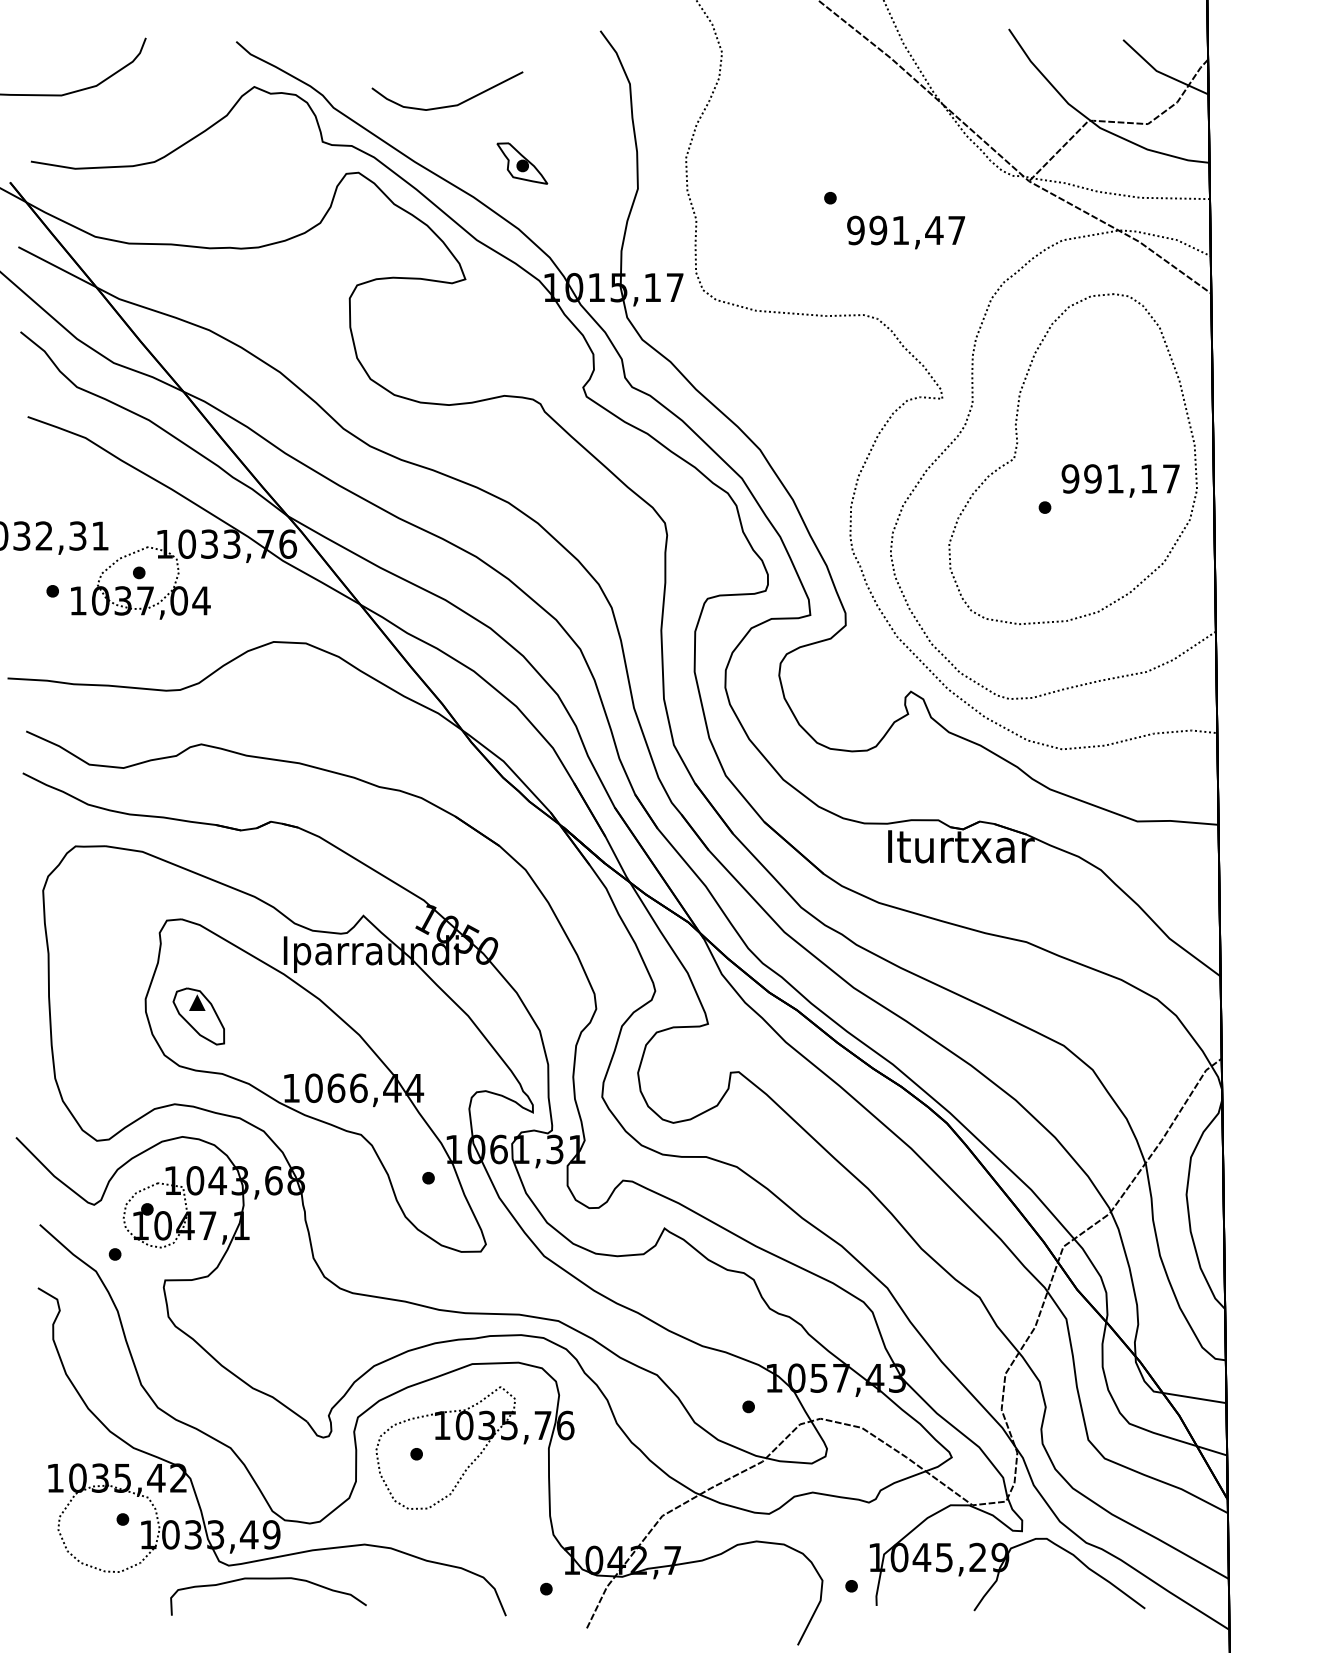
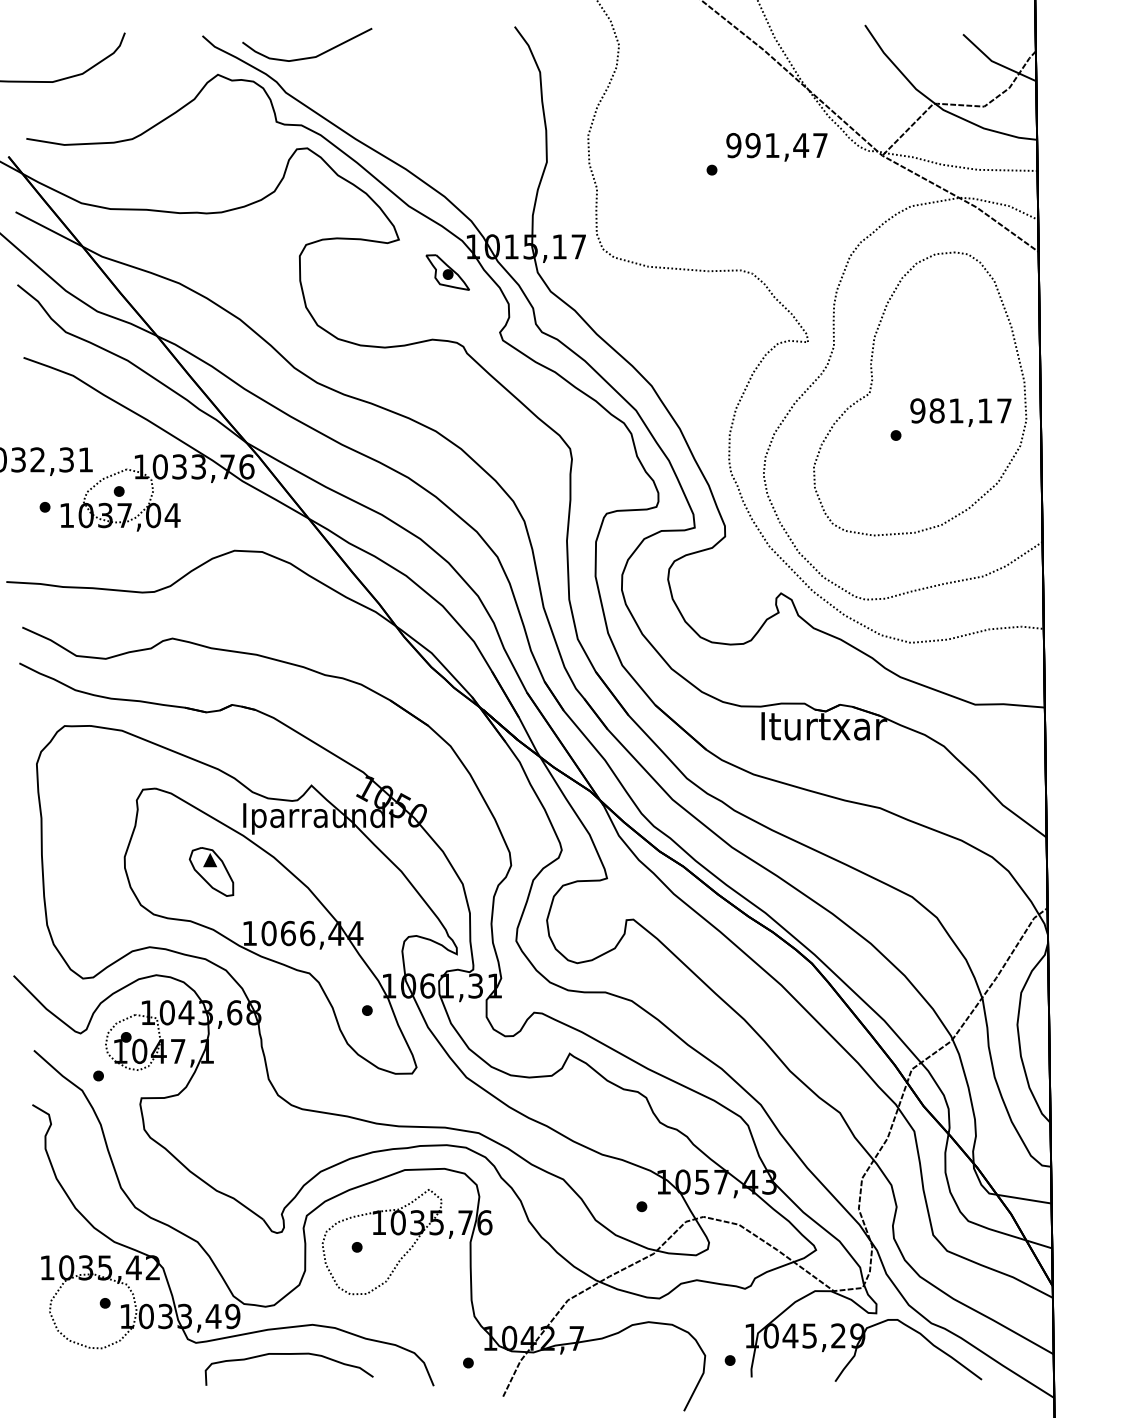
curve: (447, 105) -> (307, 57), moved
part: (522, 163) -> (447, 272), moved
text: (906, 232) -> (777, 147), moved
text: (1092, 478) -> (936, 410), 991,17 -> 981,17
part: (198, 1016) -> (211, 871), moved
curve: (268, 1579) -> (289, 1354), moved

